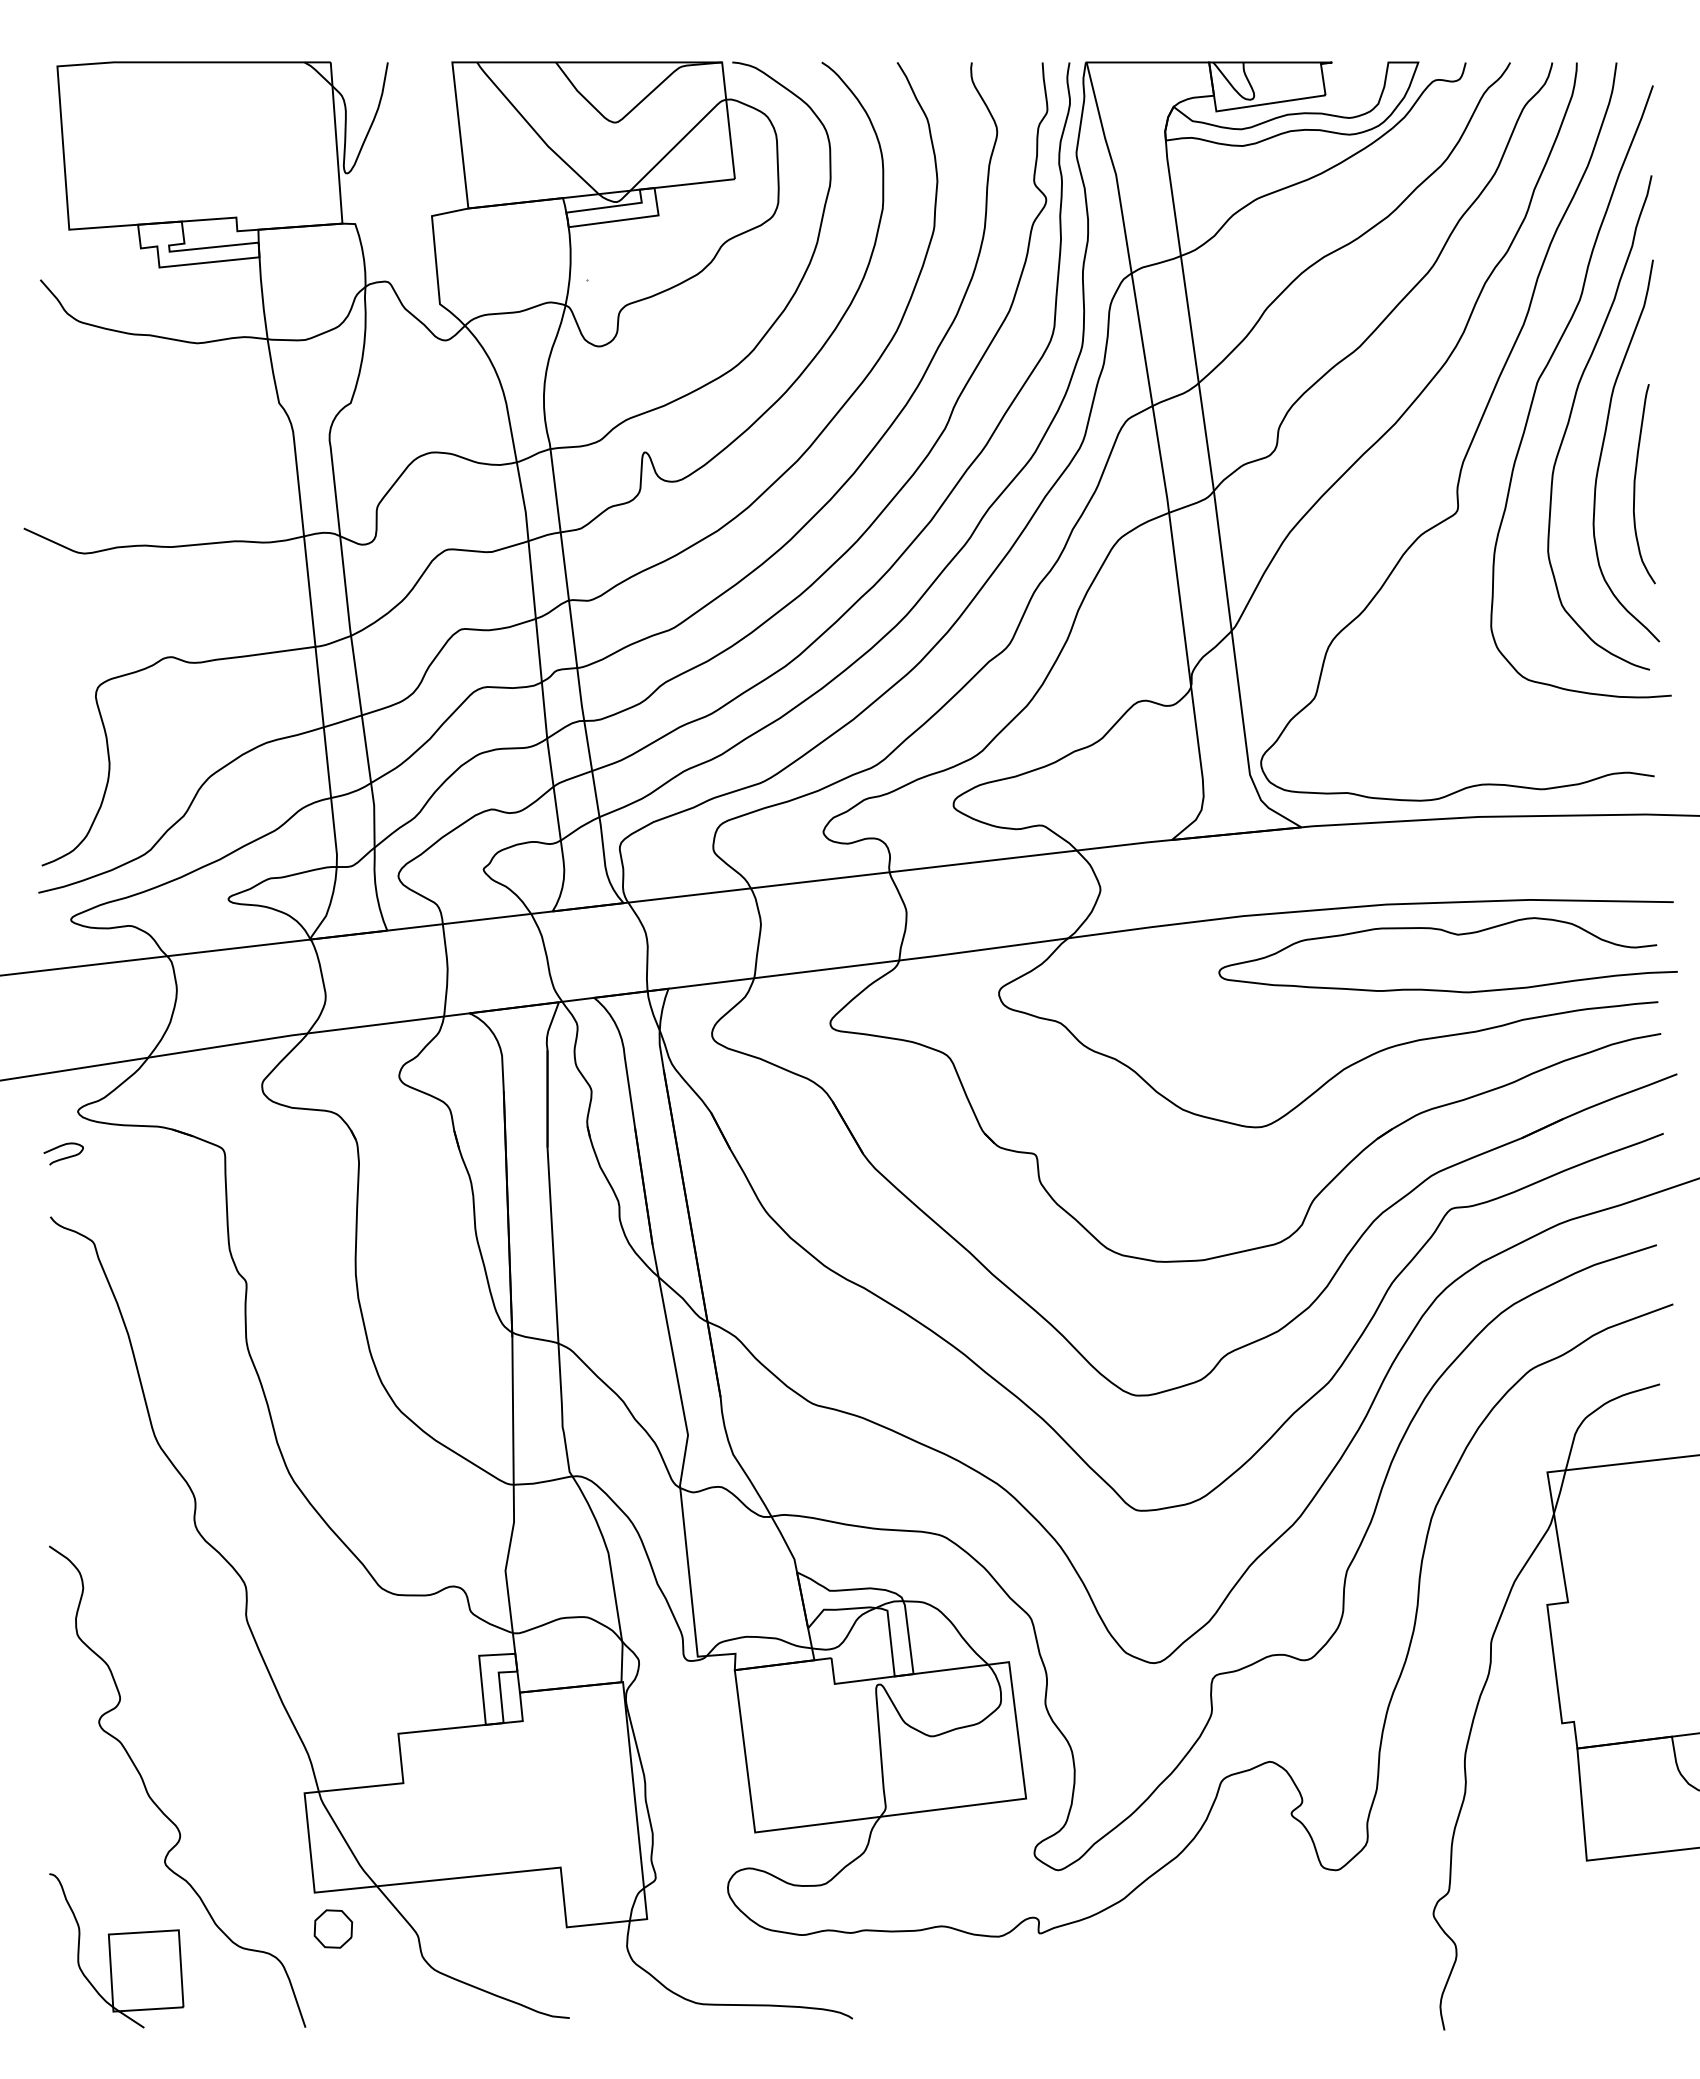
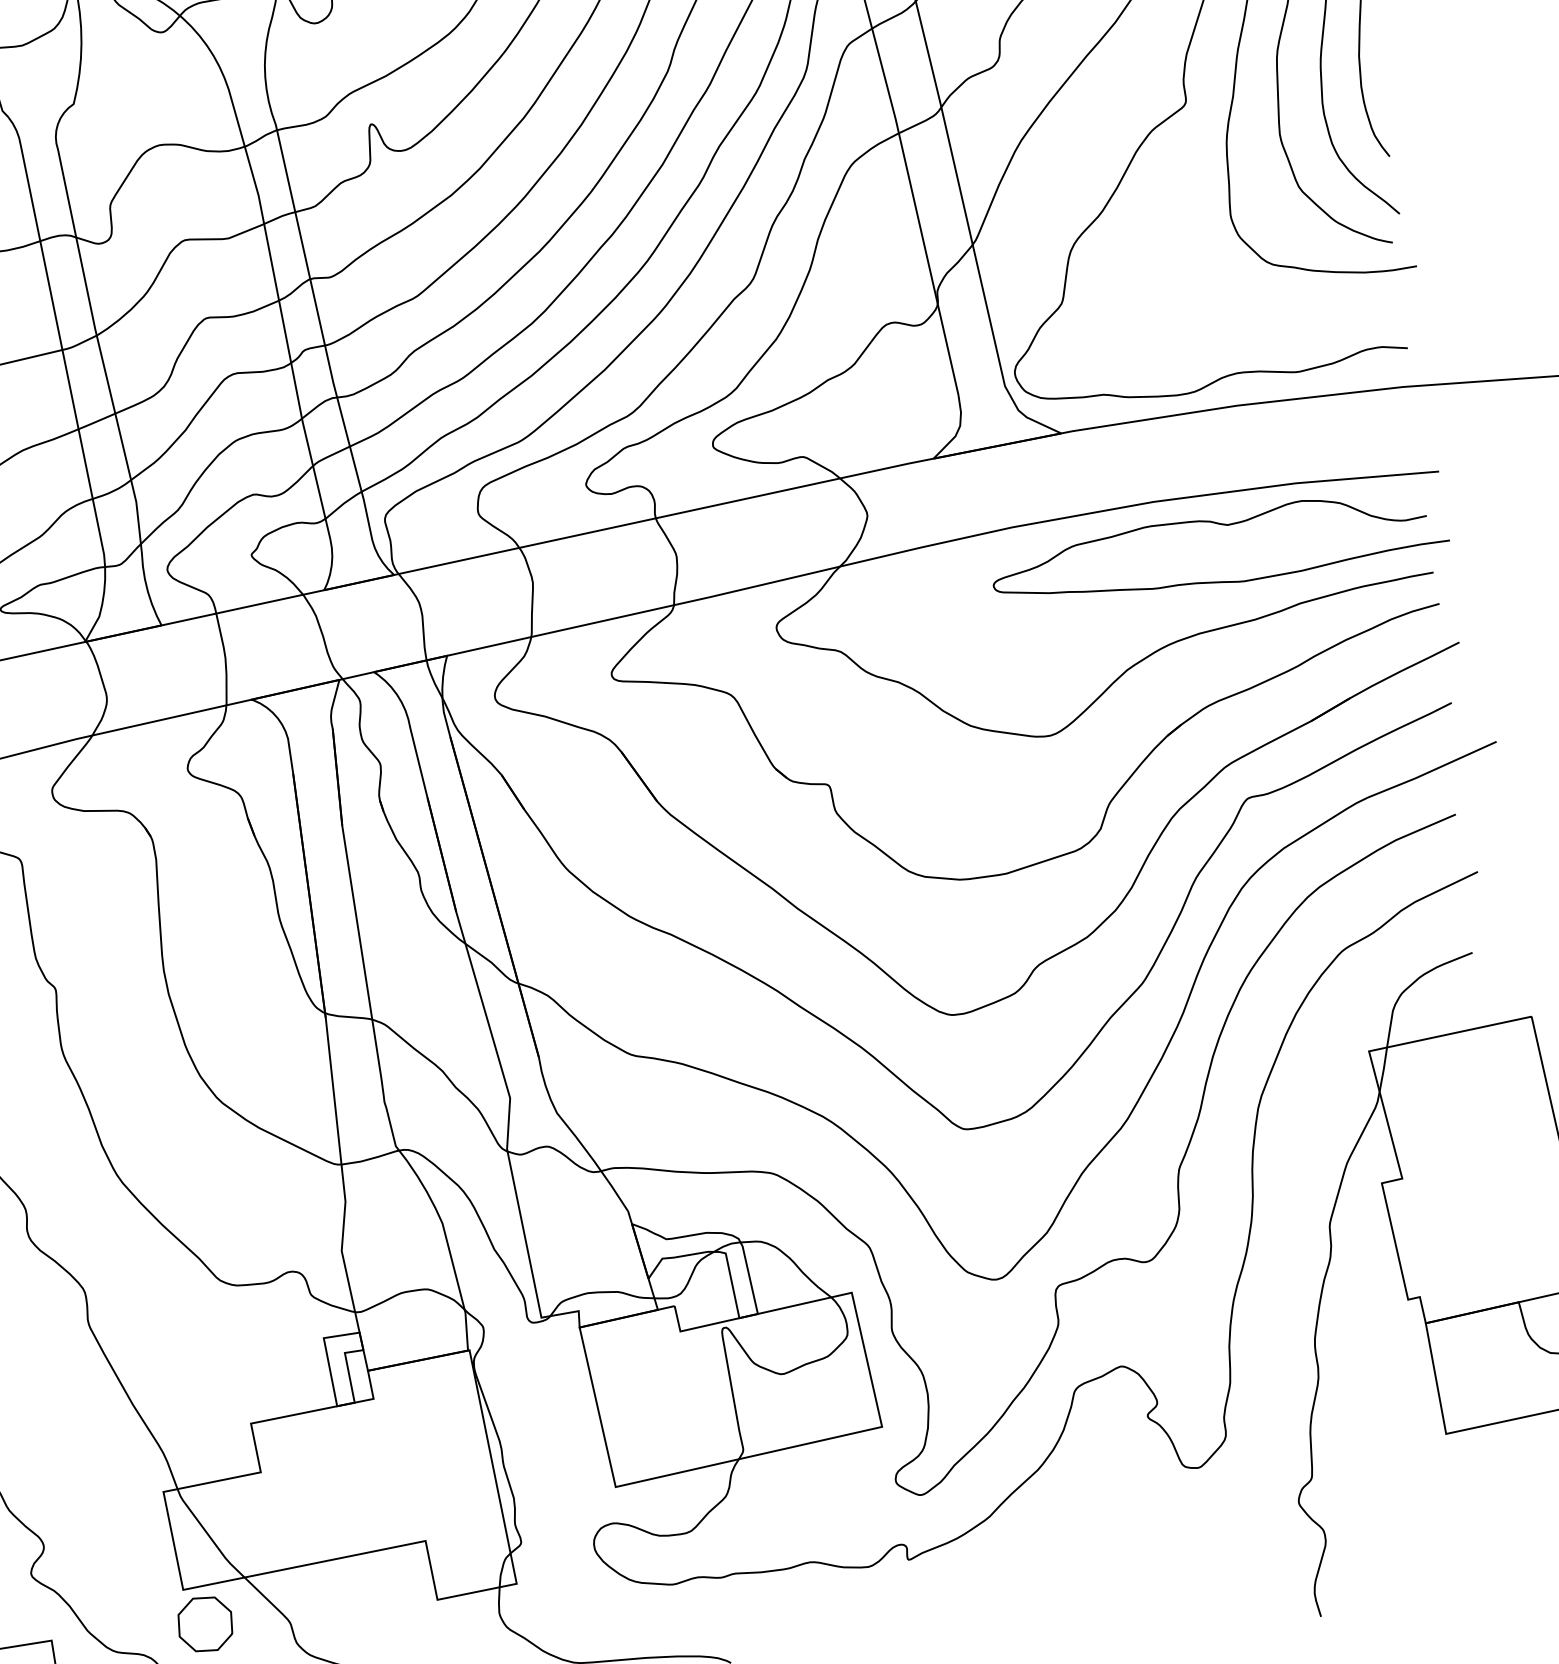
part: (333, 1928) -> (205, 1623), size x1.43

